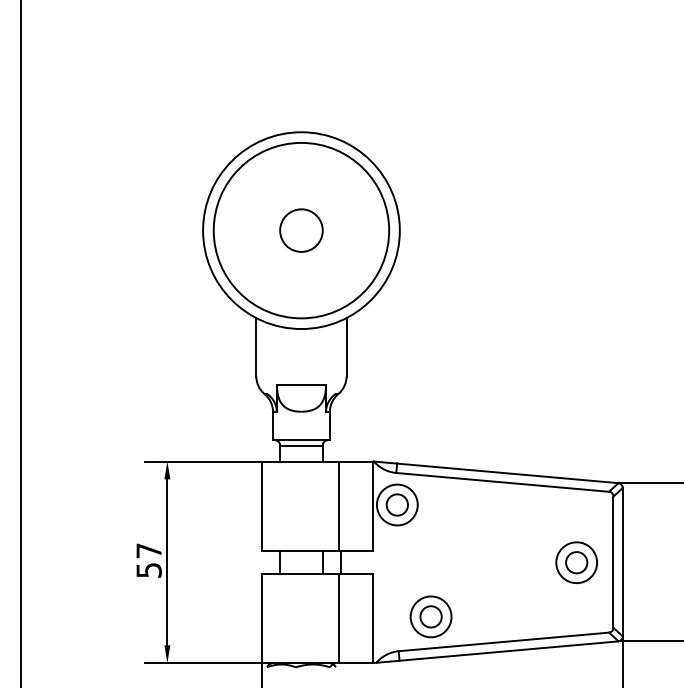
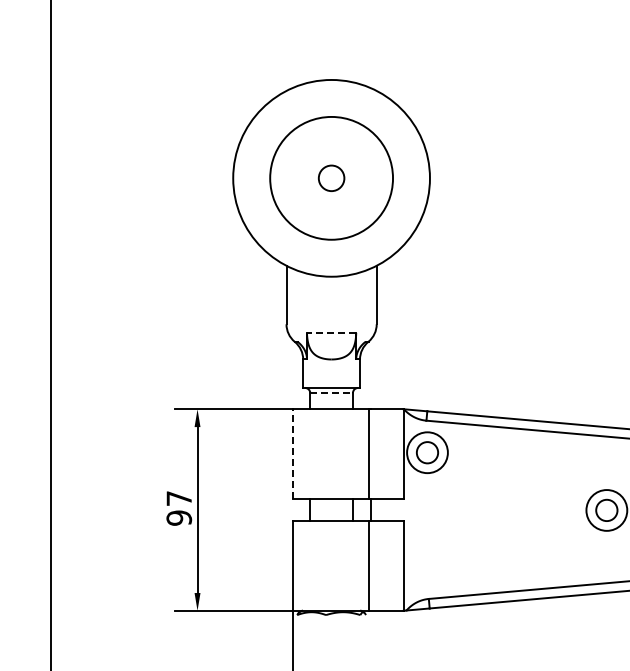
circle: (301, 230) -> (331, 178), size x0.6
circle: (301, 230) -> (331, 178), size x0.7
line: (301, 385) -> (331, 333), solid -> dashed
line: (301, 445) -> (331, 393), solid -> dashed
line: (262, 506) -> (292, 454), solid -> dashed
text: (148, 570) -> (178, 518), 57 -> 97
part: (430, 616) -> (460, 564), removed

